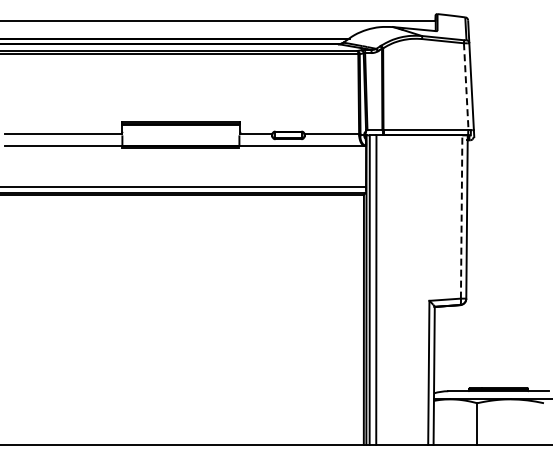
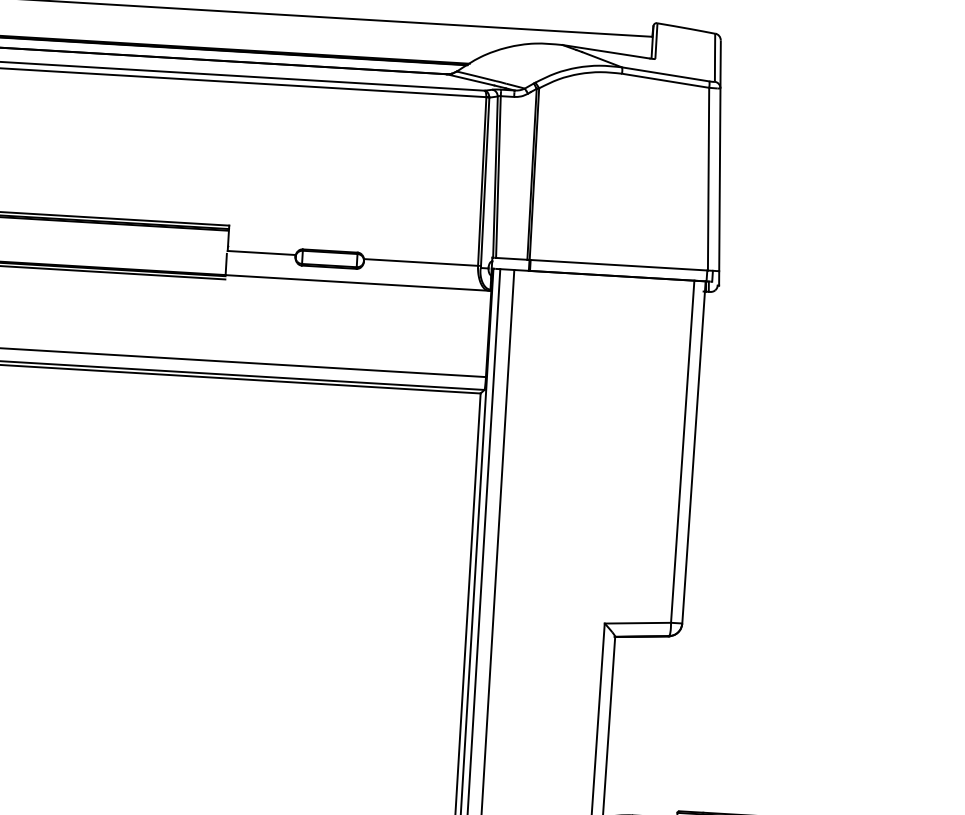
line: (466, 87) -> (709, 180), dashed -> solid
line: (461, 217) -> (682, 452), dashed -> solid

